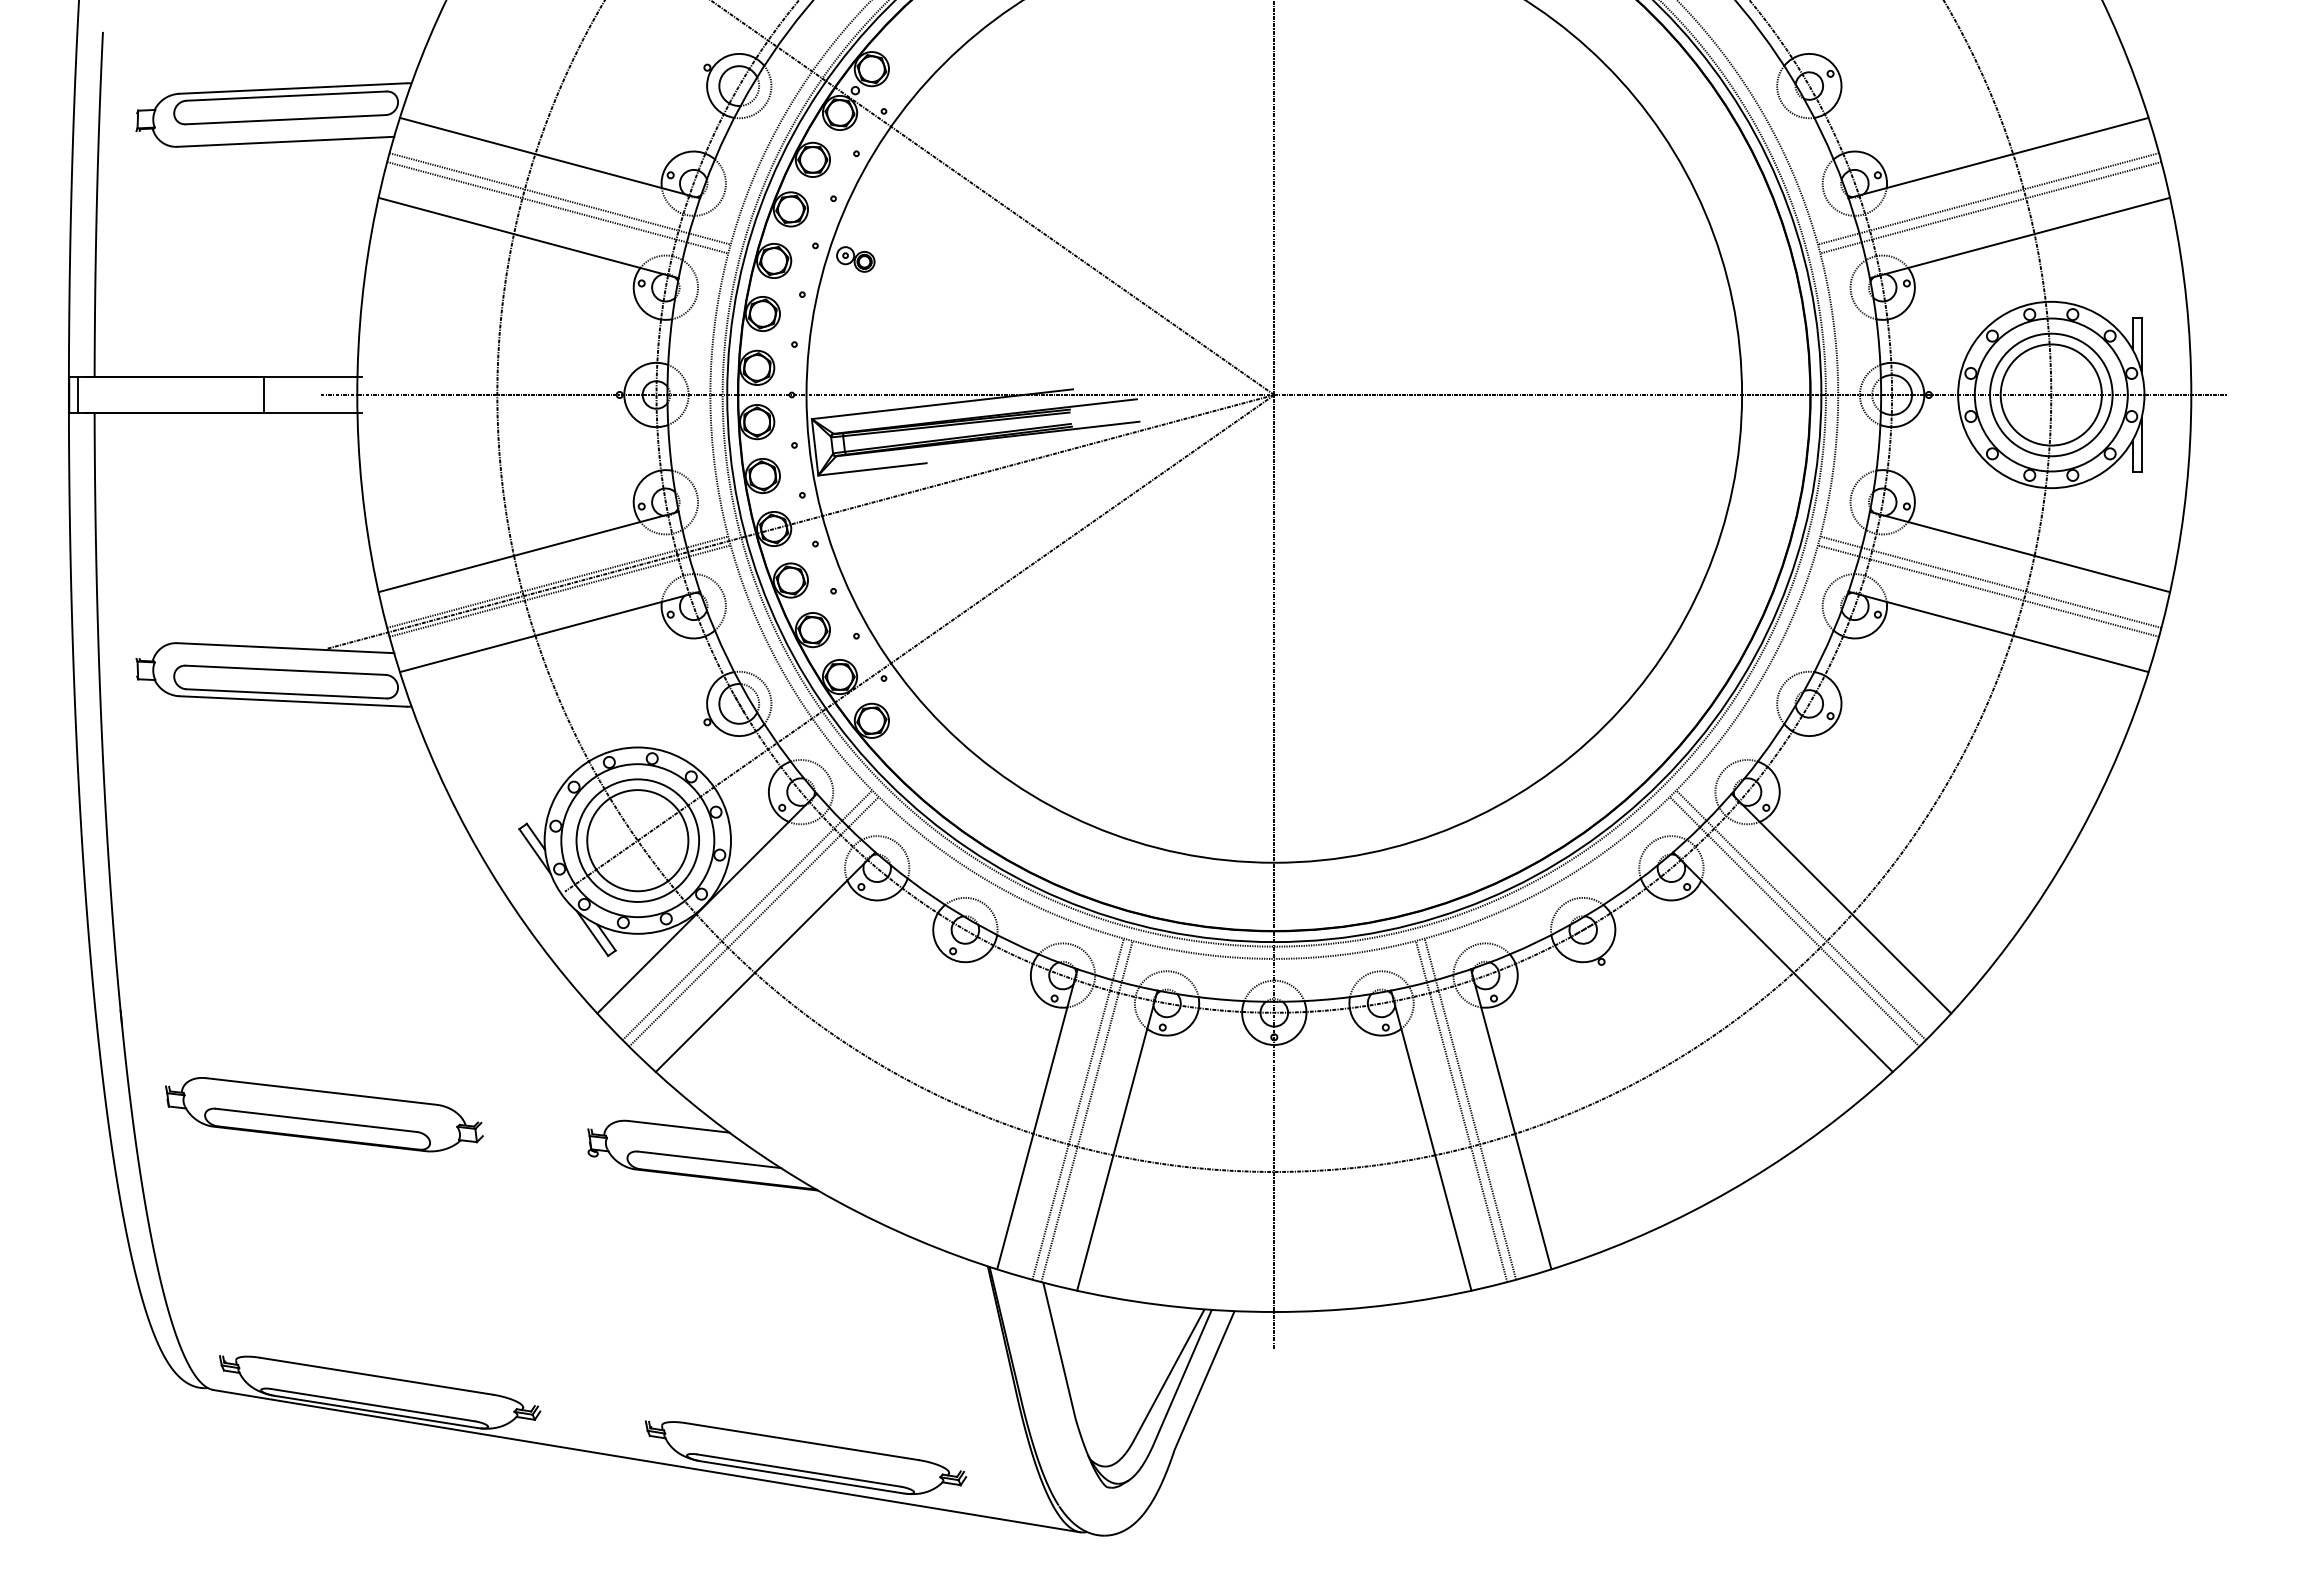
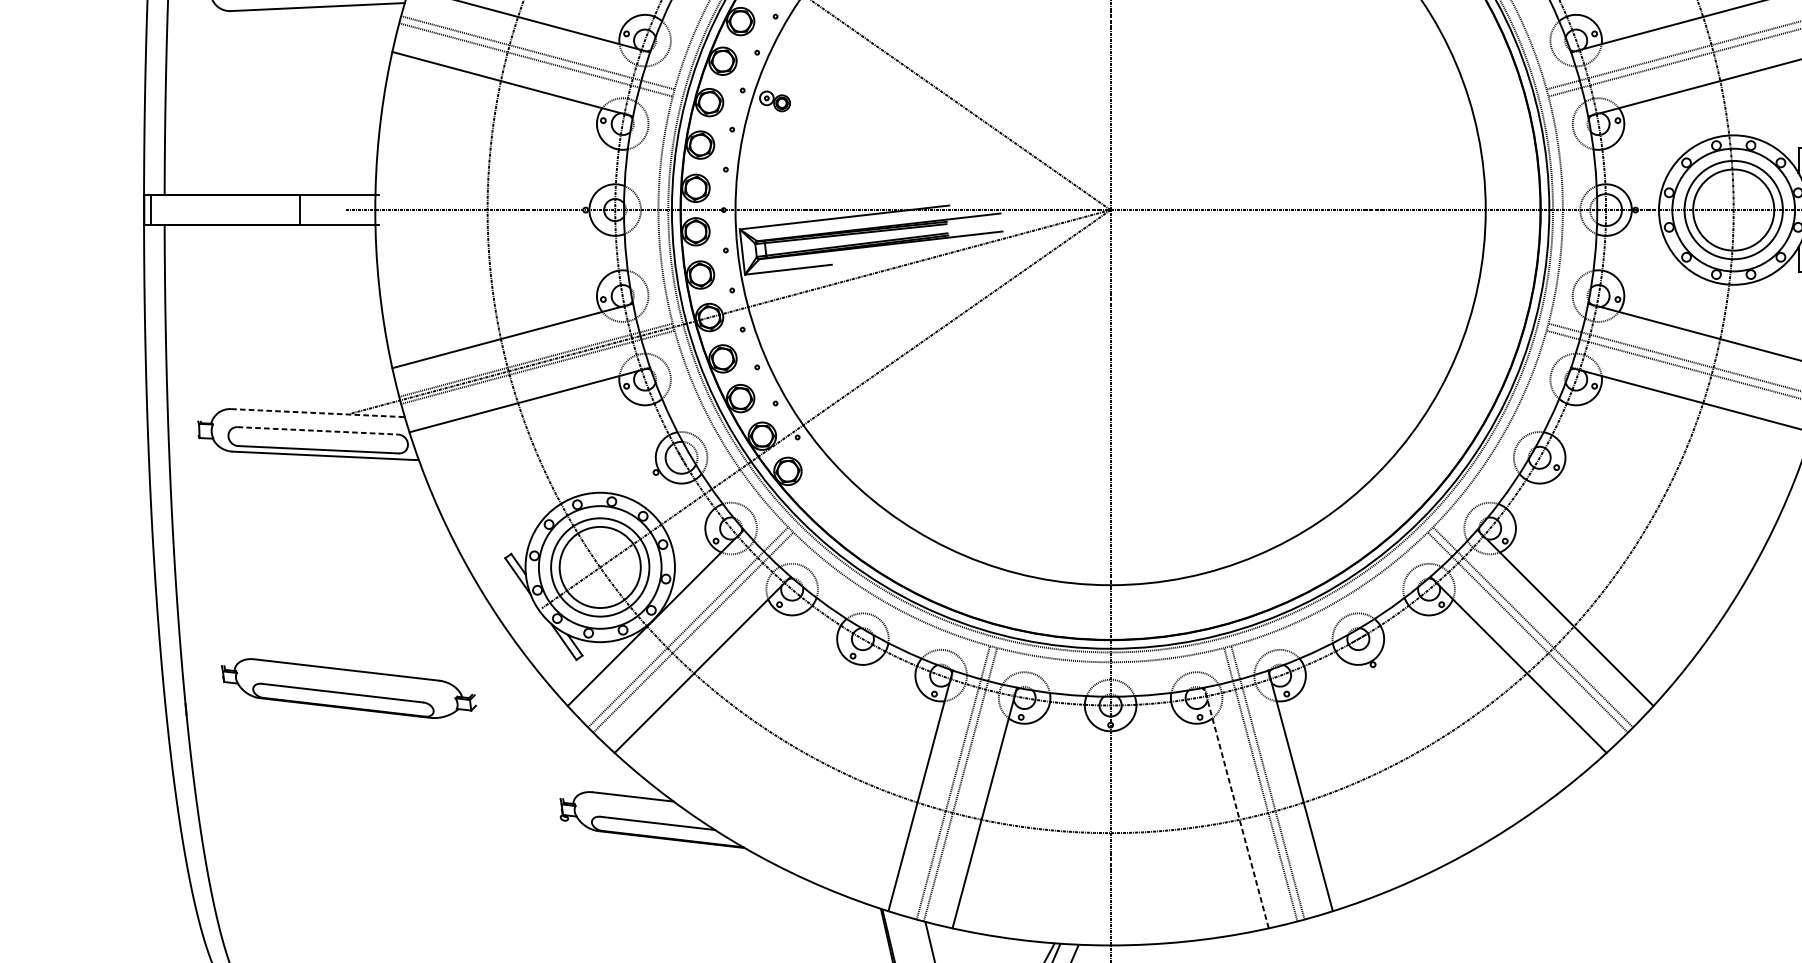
line: (285, 648) -> (317, 413), solid -> dashed
line: (286, 670) -> (318, 431), solid -> dashed
part: (324, 1114) -> (348, 688), moved
line: (1431, 1140) -> (1236, 807), solid -> dashed

